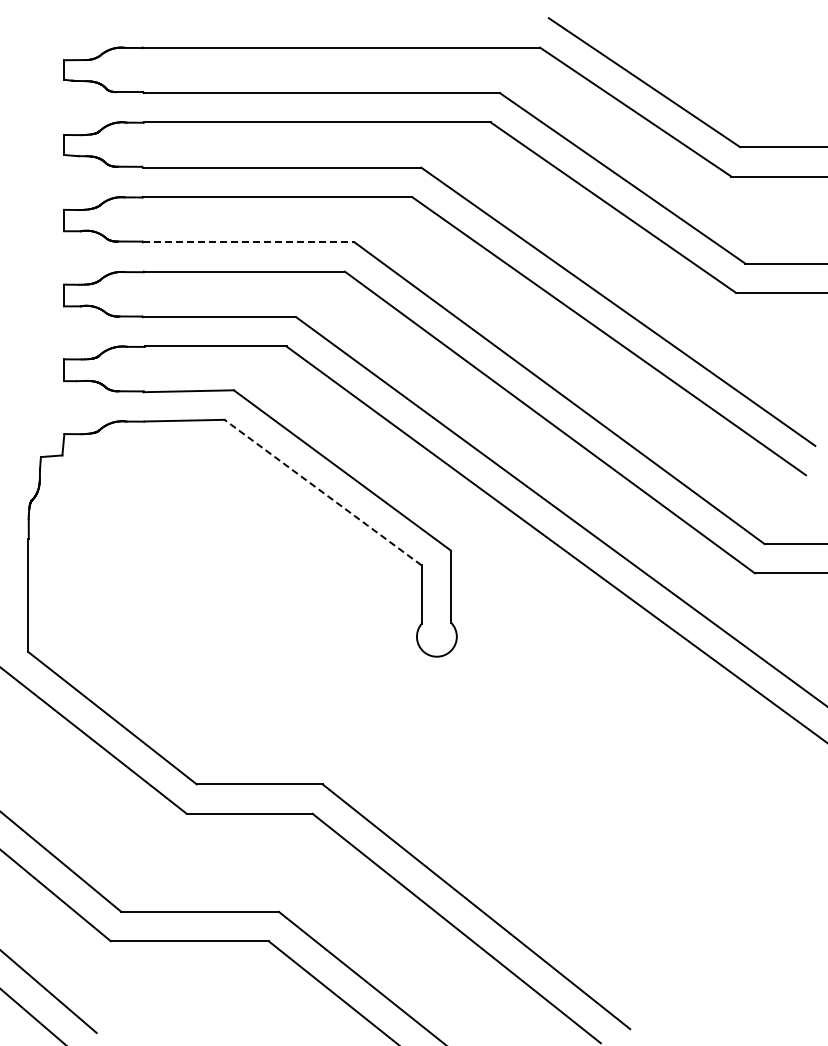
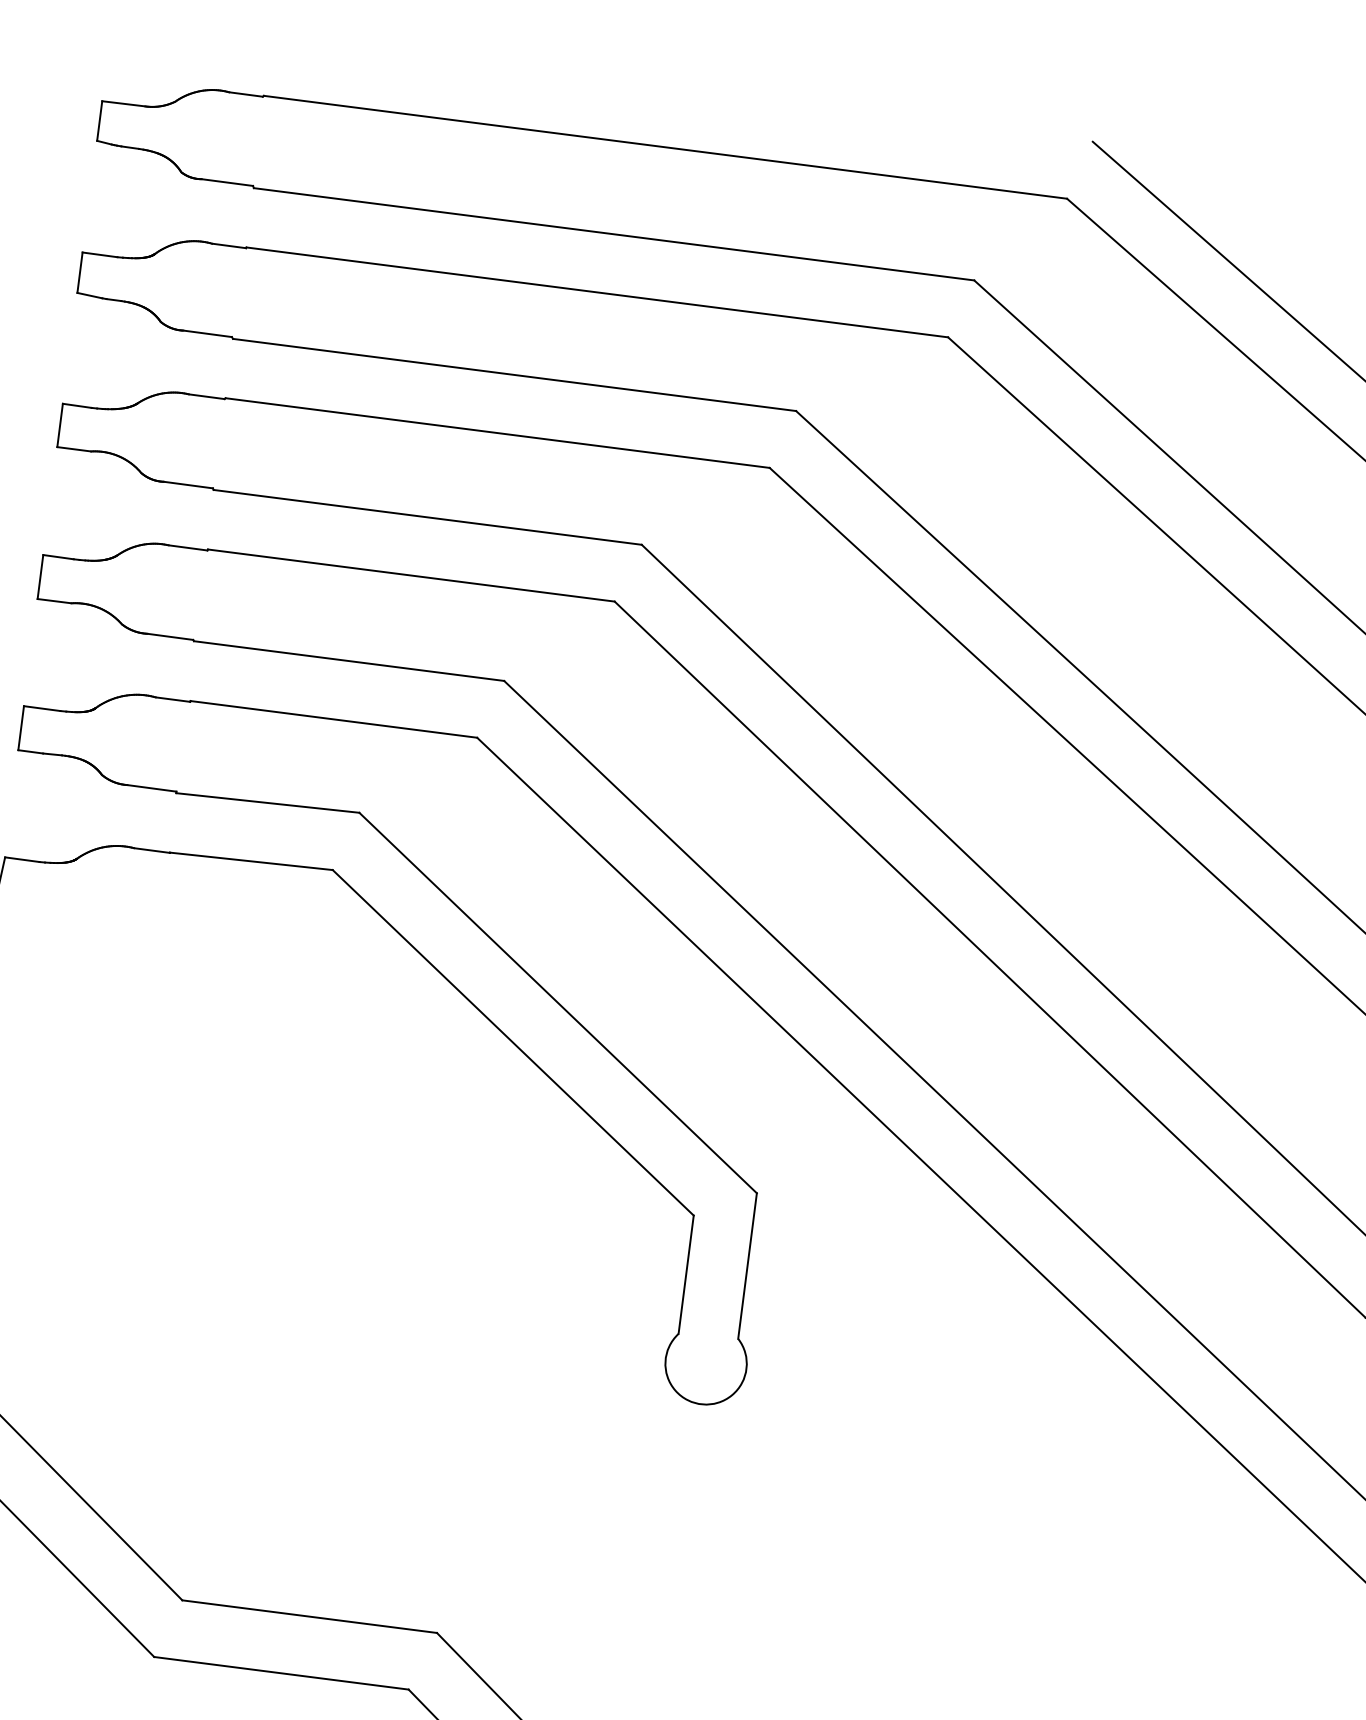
line: (248, 242) -> (427, 517), dashed -> solid
line: (323, 492) -> (514, 1042), dashed -> solid

